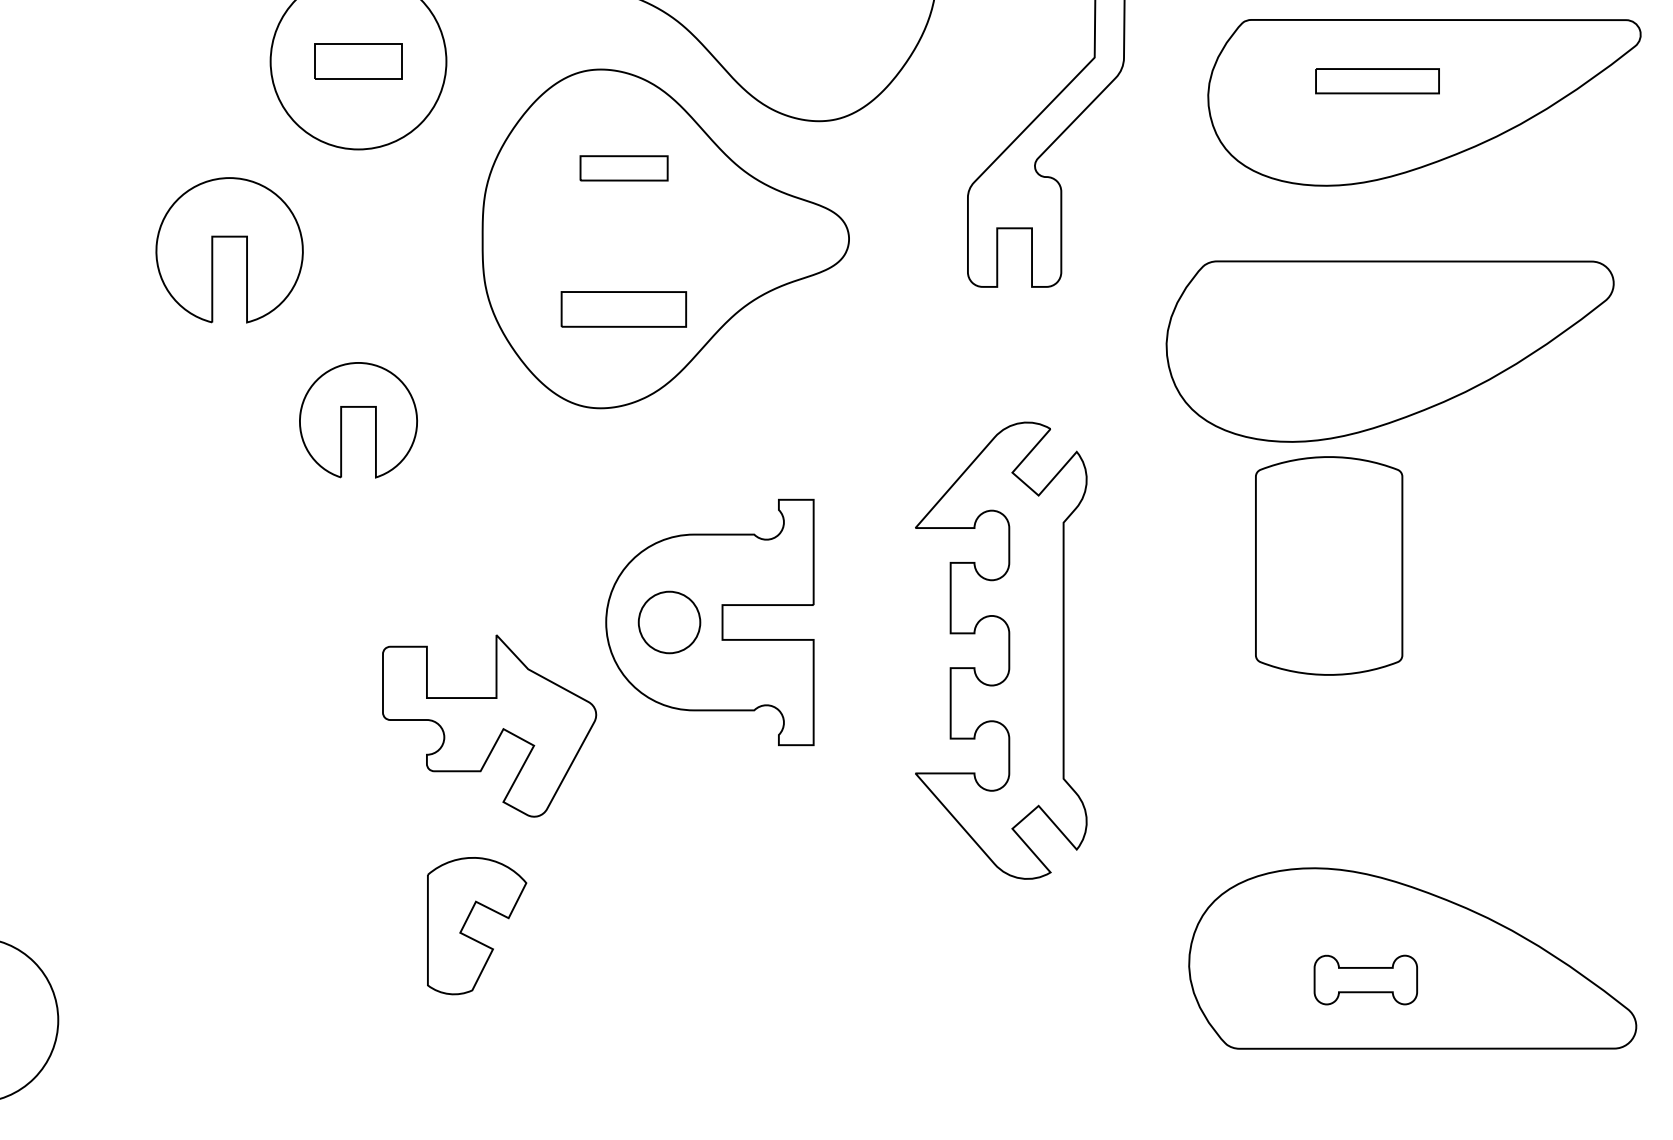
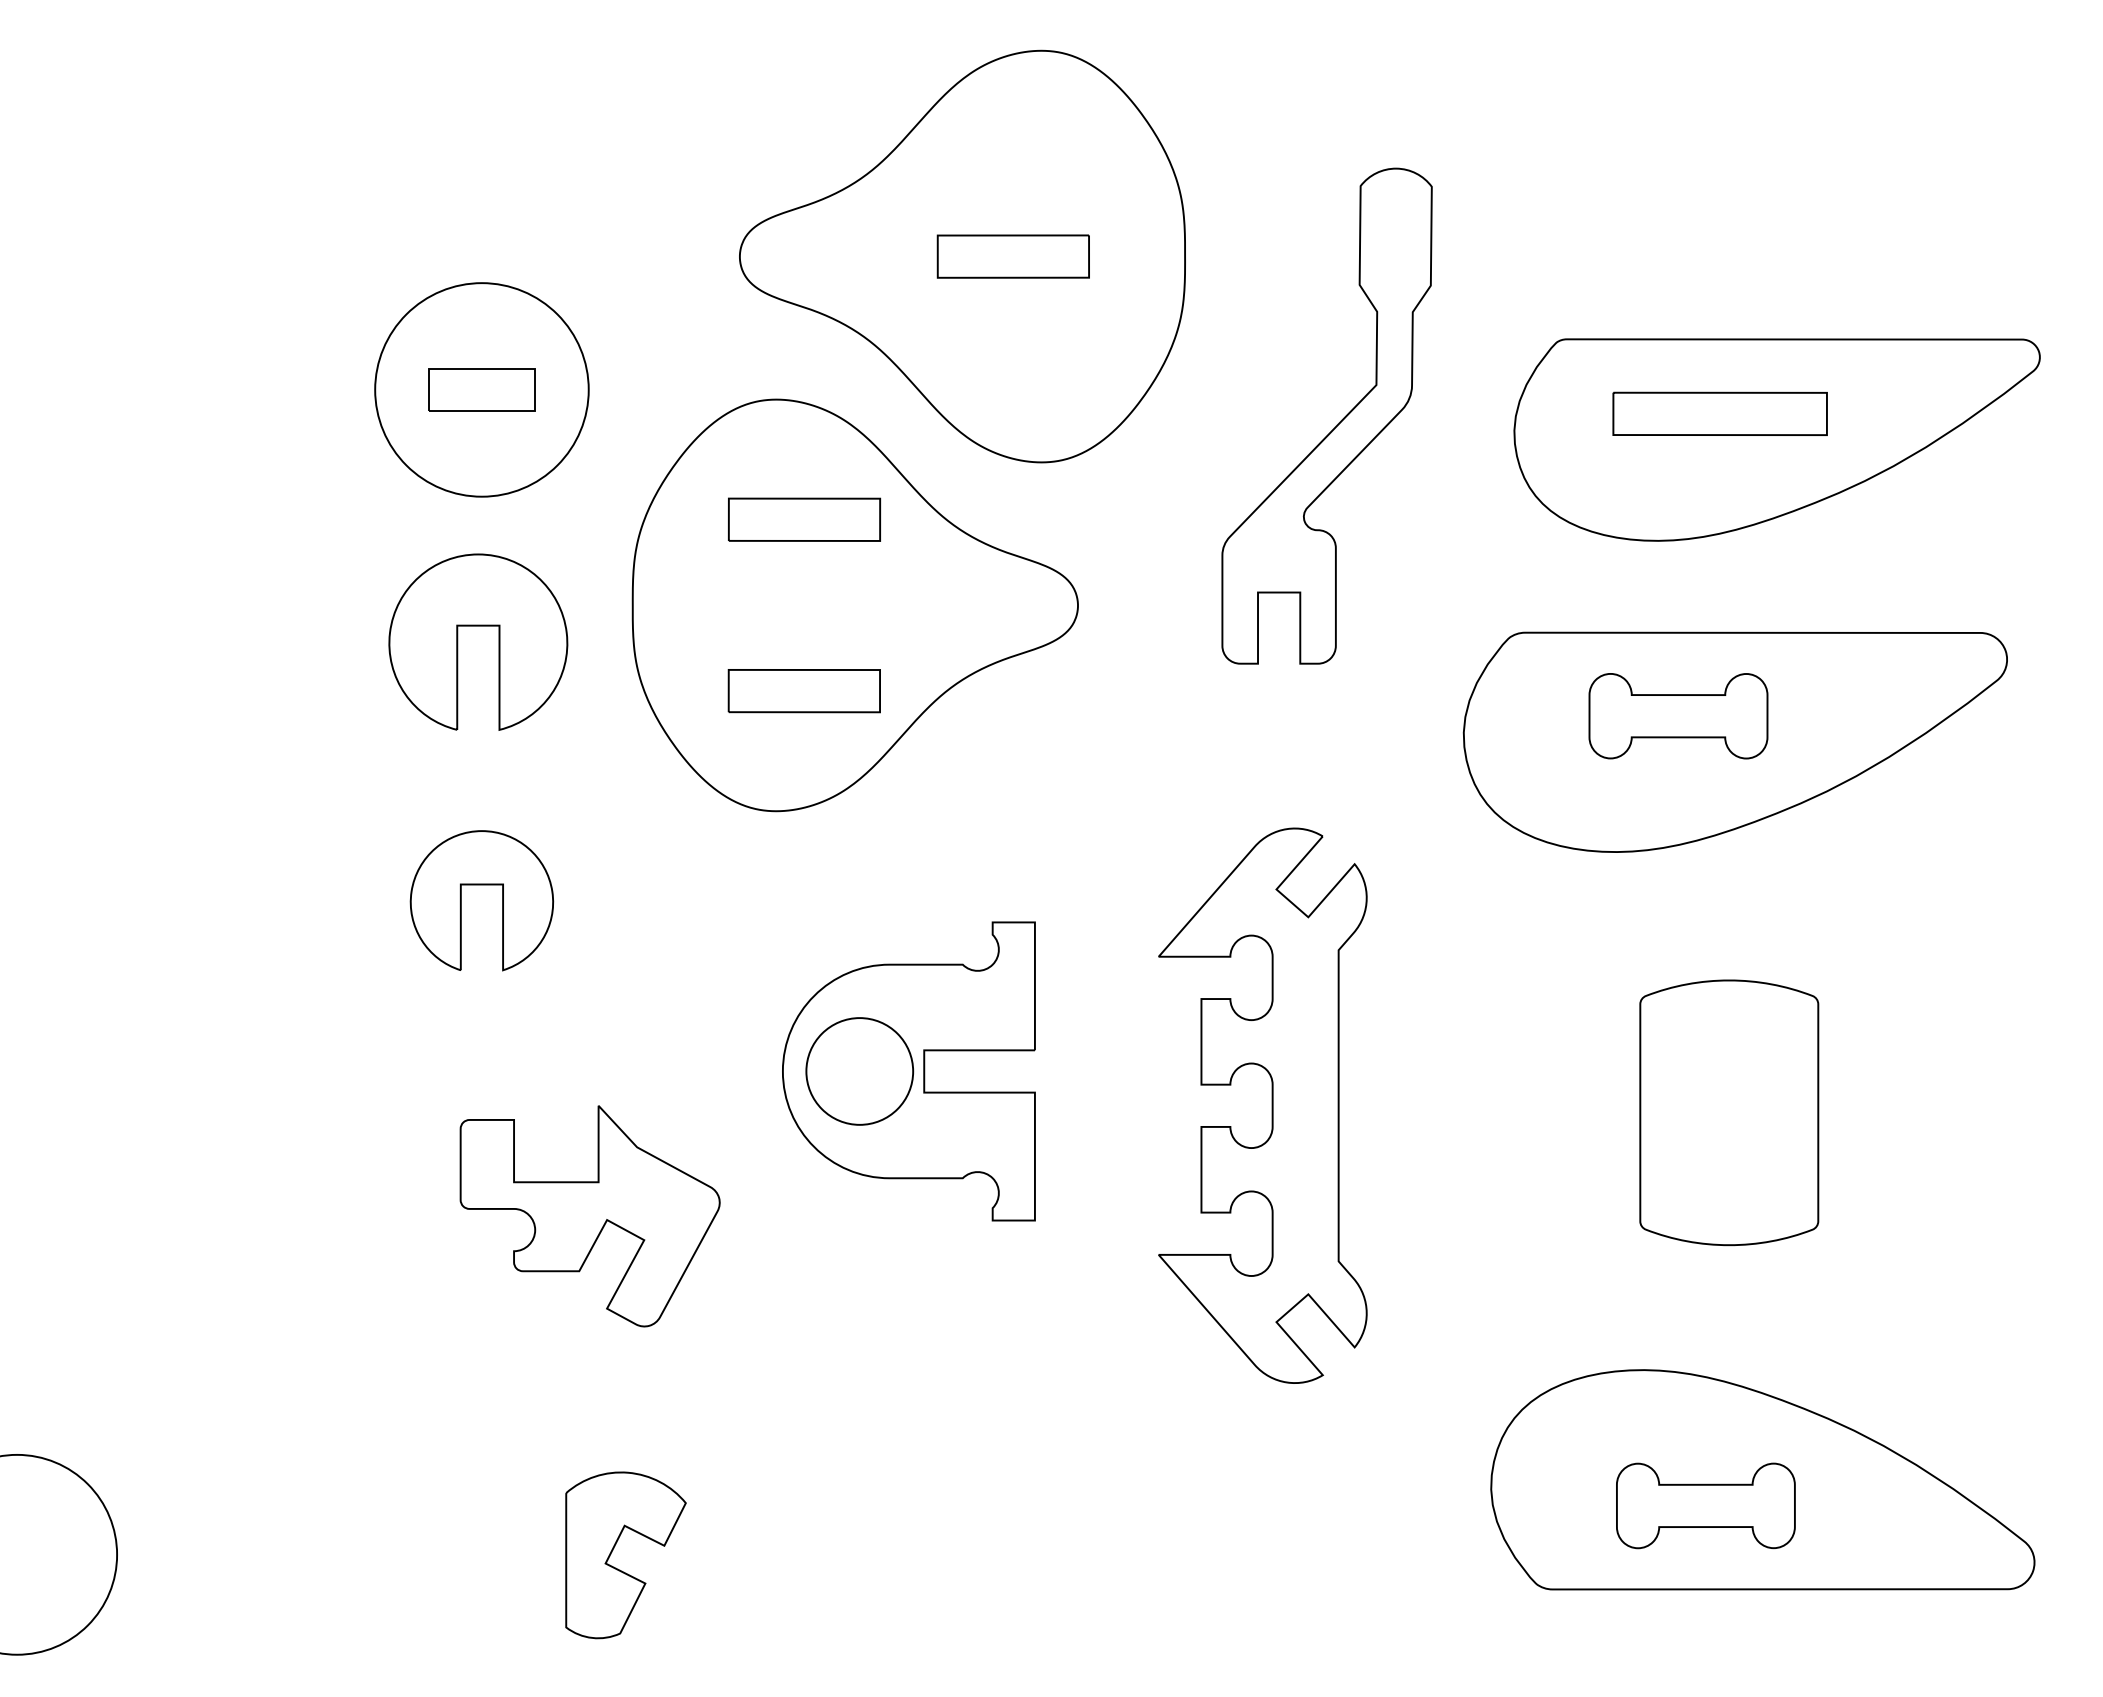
part: (1377, 80) -> (1719, 413), size x1.43
part: (623, 168) -> (804, 519), size x1.43
part: (229, 237) -> (478, 626), moved
part: (1343, 330) -> (1678, 716), added
part: (358, 407) -> (481, 885), moved
part: (1329, 565) -> (1729, 1112), moved
part: (669, 622) -> (859, 1071), size x1.43
part: (489, 726) -> (589, 1216), moved
part: (466, 922) -> (613, 1550), moved
part: (1365, 979) -> (1705, 1505), size x1.43

